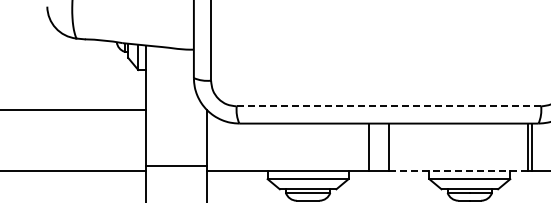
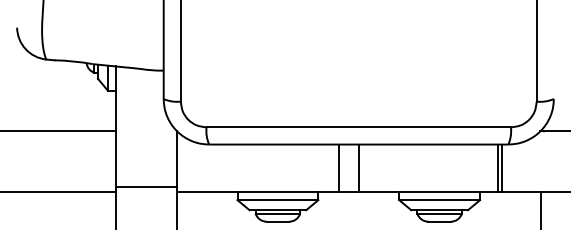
line: (389, 106) -> (359, 127), dashed -> solid
line: (458, 171) -> (428, 192), dashed -> solid

